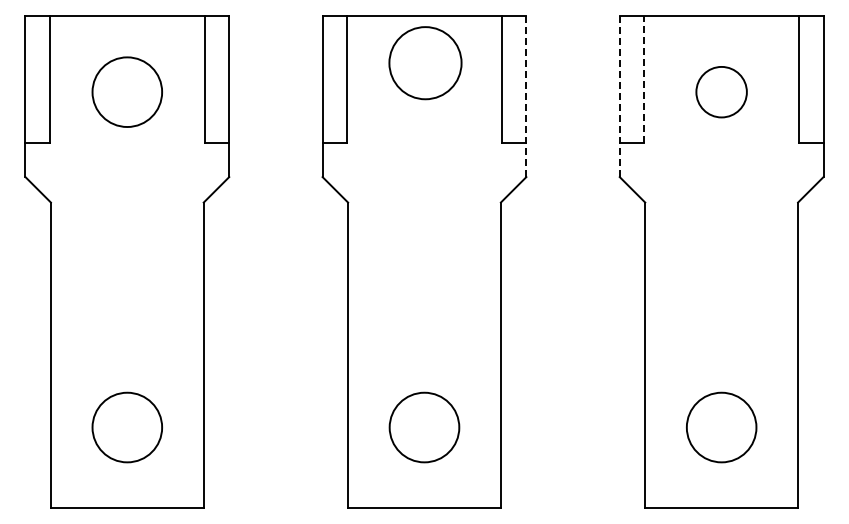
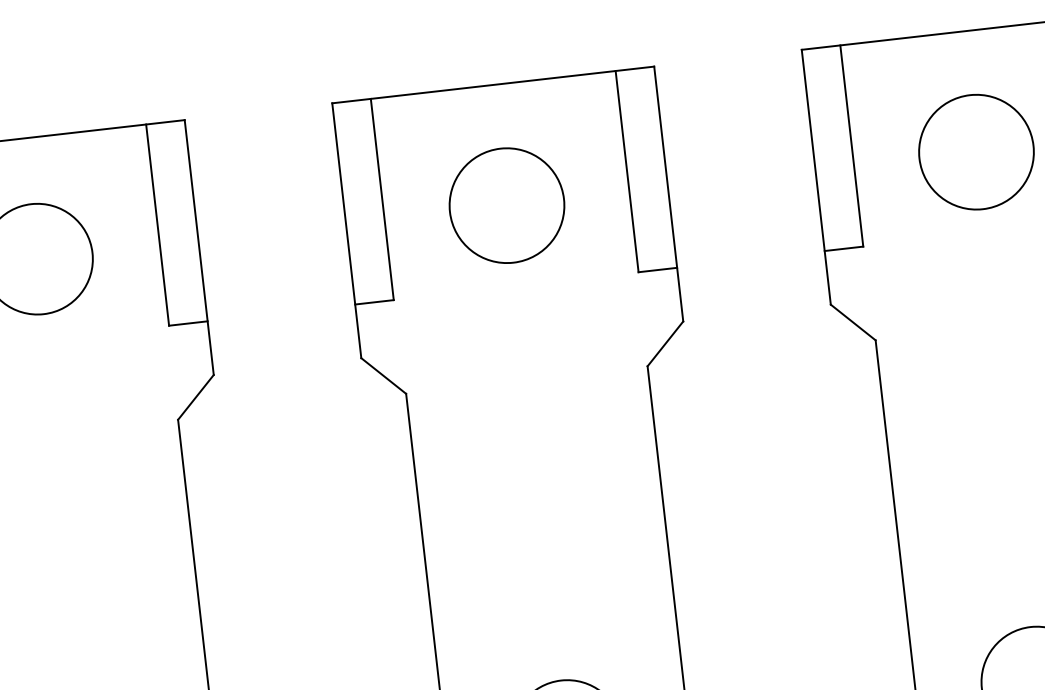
circle: (425, 63) -> (507, 206), moved
line: (644, 79) -> (852, 146), dashed -> solid
circle: (721, 92) -> (976, 152), size x1.43
line: (526, 96) -> (668, 194), dashed -> solid
line: (619, 96) -> (815, 177), dashed -> solid

